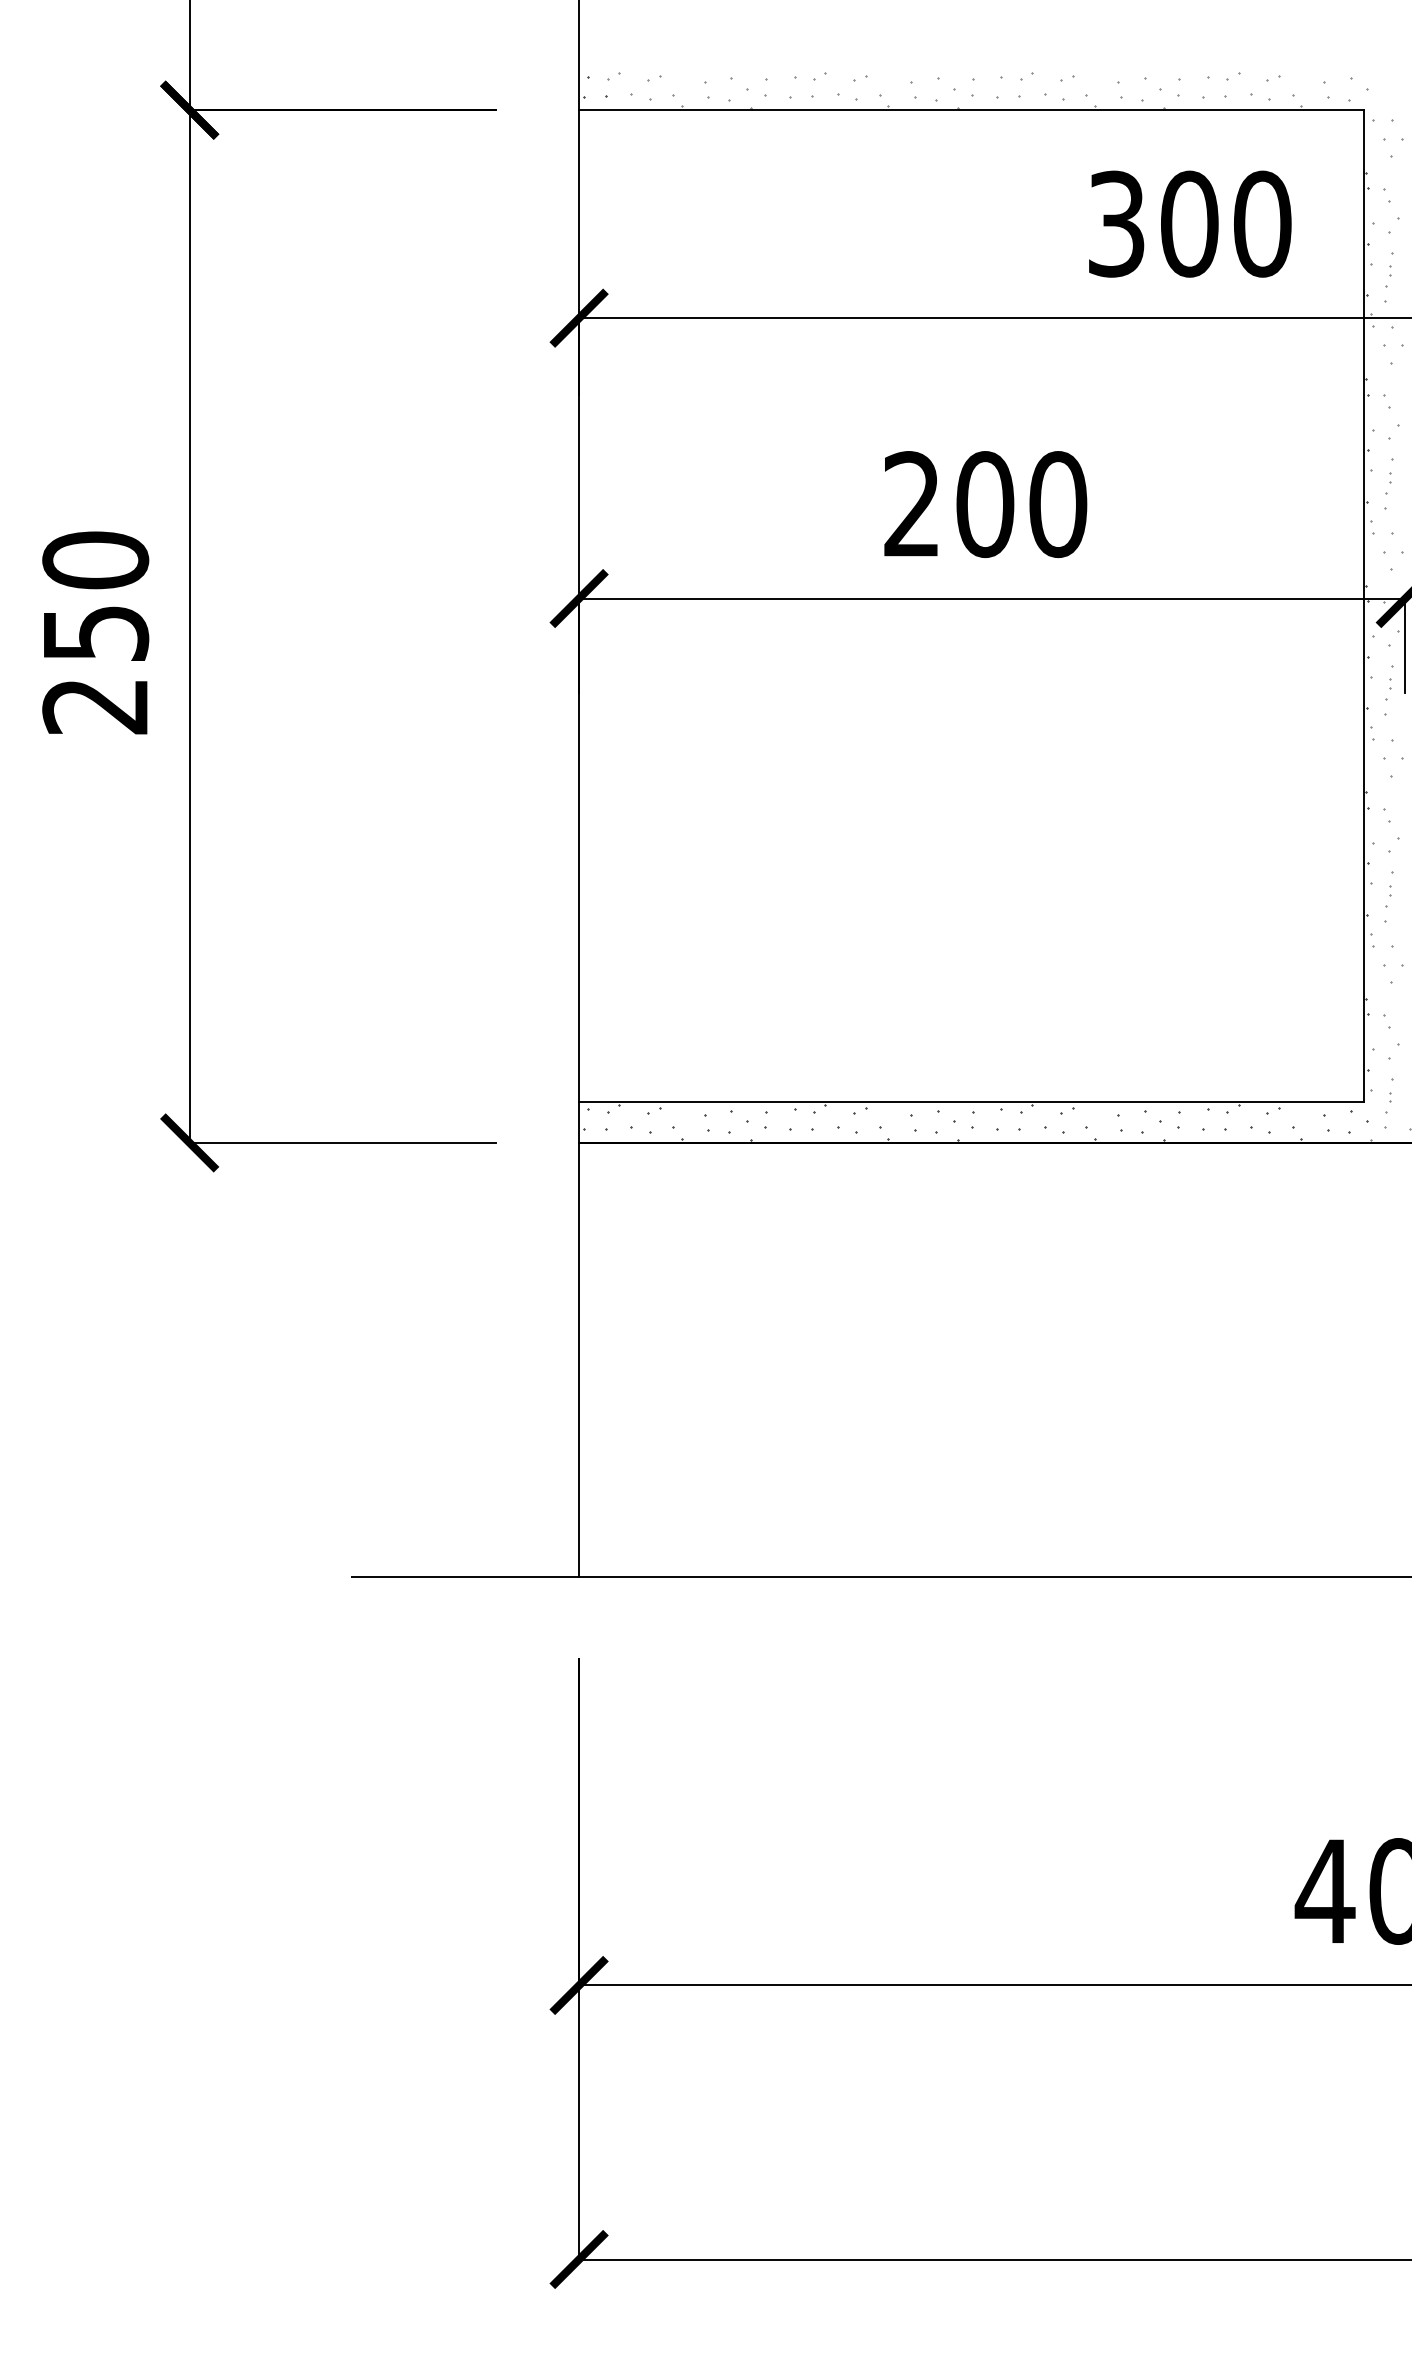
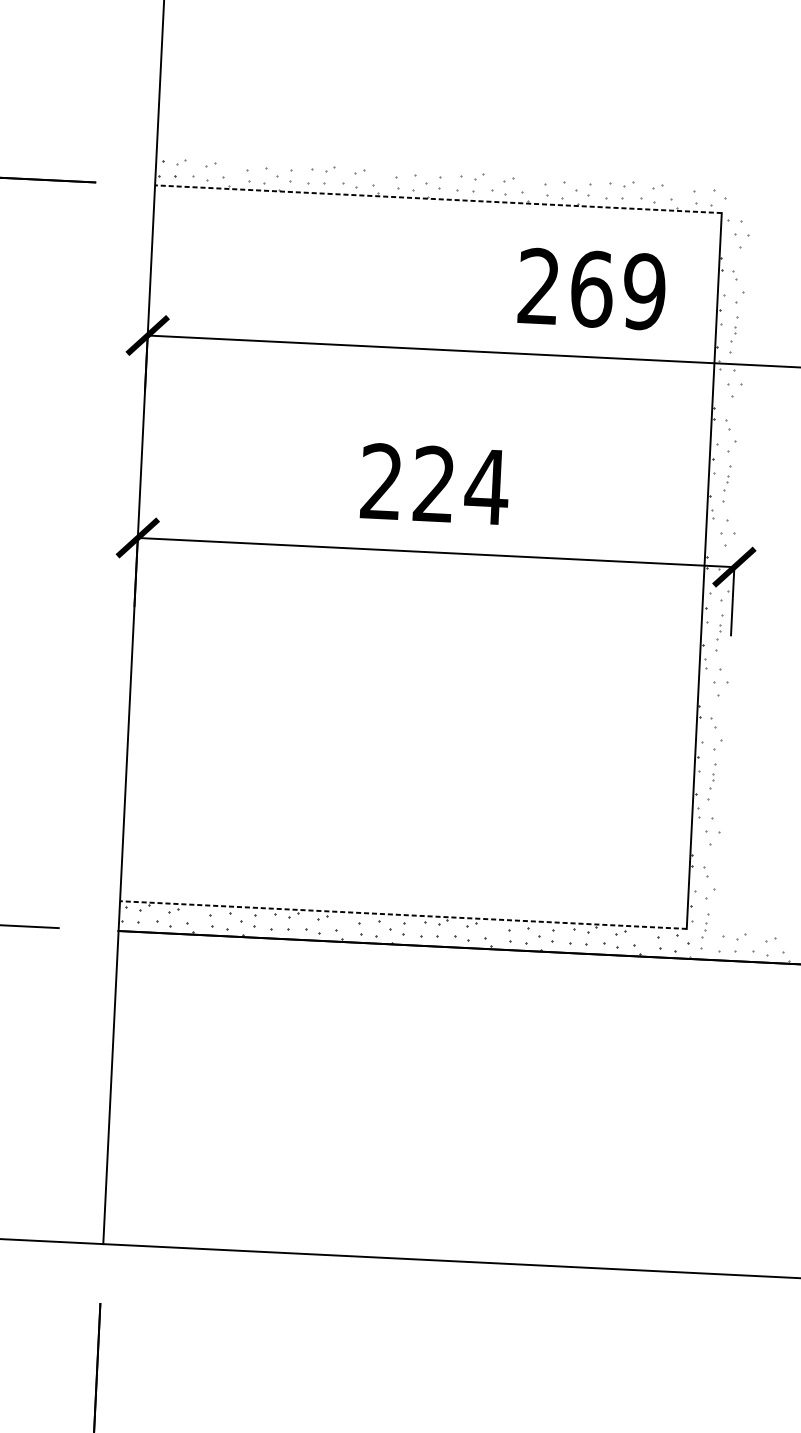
line: (971, 110) -> (438, 199), solid -> dashed
text: (1189, 223) -> (591, 288), 300 -> 269
text: (1022, 504) -> (461, 485), 200 -> 224
line: (971, 1101) -> (403, 914), solid -> dashed

